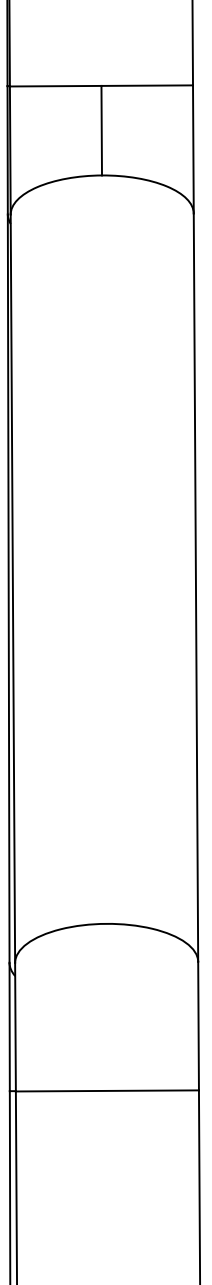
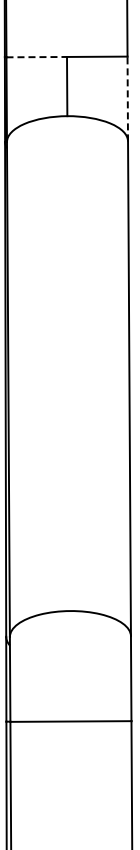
line: (56, 86) -> (37, 57), solid -> dashed
line: (192, 148) -> (127, 98), solid -> dashed

